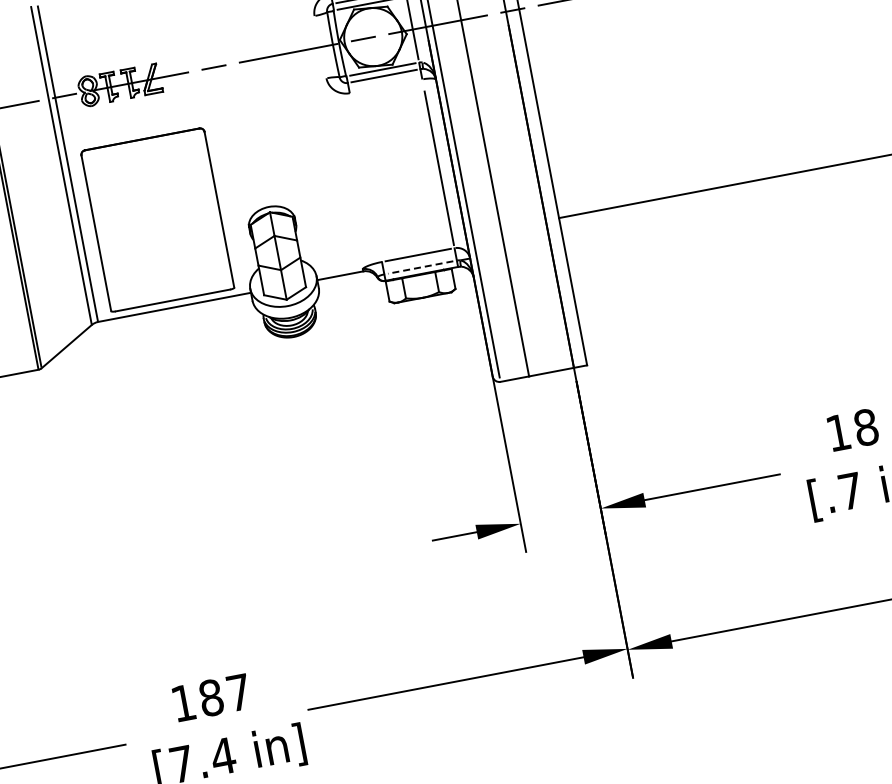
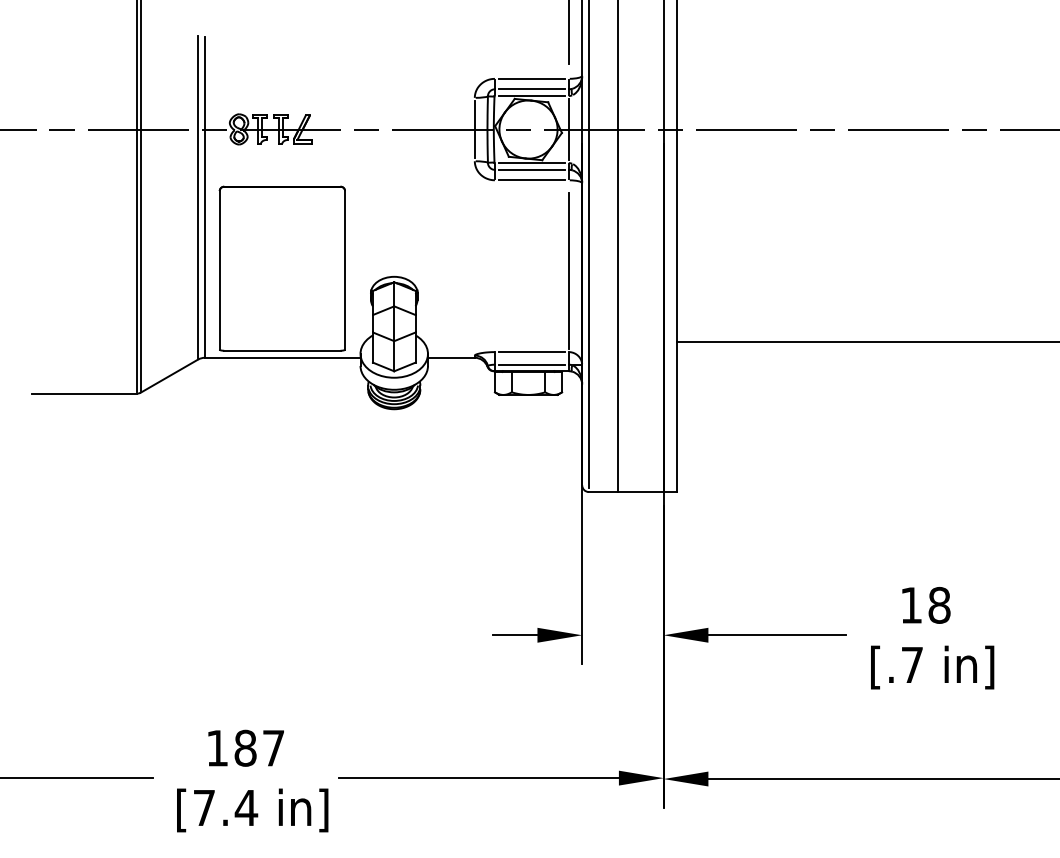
line: (320, 47) -> (474, 129), added
line: (385, 86) -> (531, 180), added
line: (420, 267) -> (531, 364), dashed -> solid

